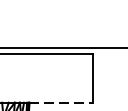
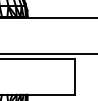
line: (61, 102) -> (51, 94), dashed -> solid

